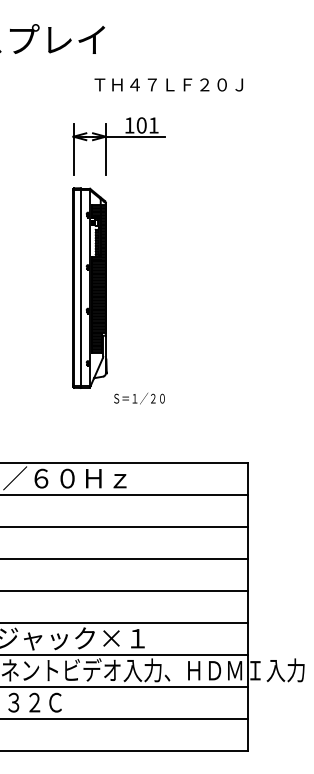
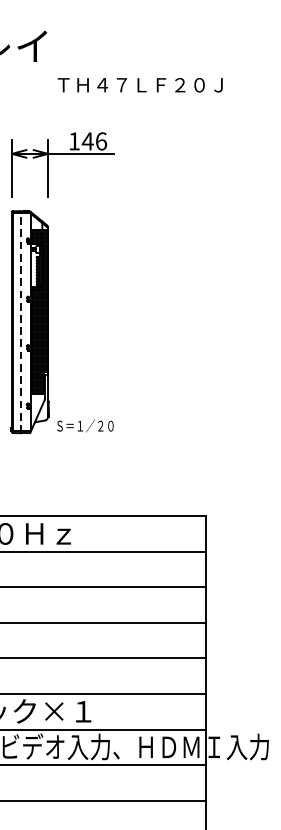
text: (168, 84) -> (139, 84), moved
text: (147, 125) -> (94, 141), 101 -> 146
line: (81, 288) -> (20, 322), solid -> dashed
text: (139, 398) -> (85, 425), moved

